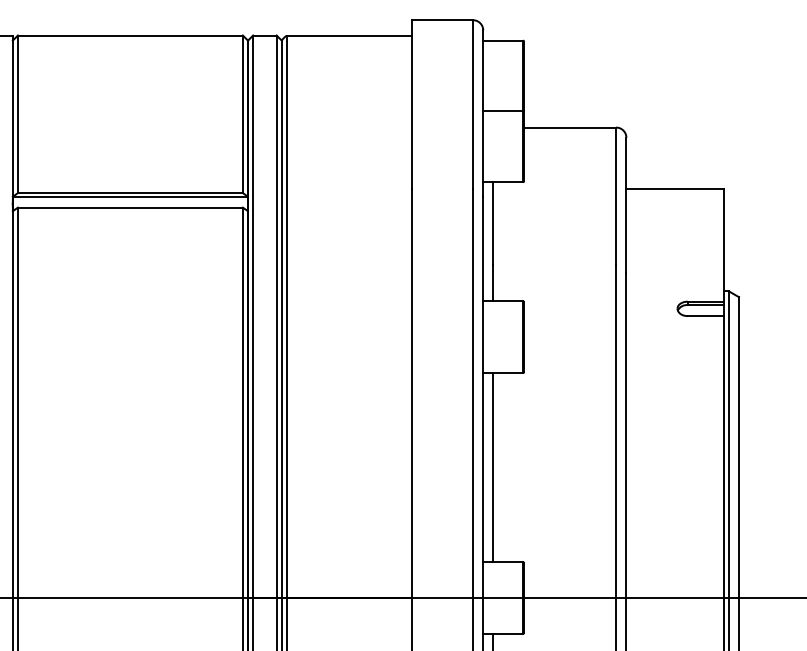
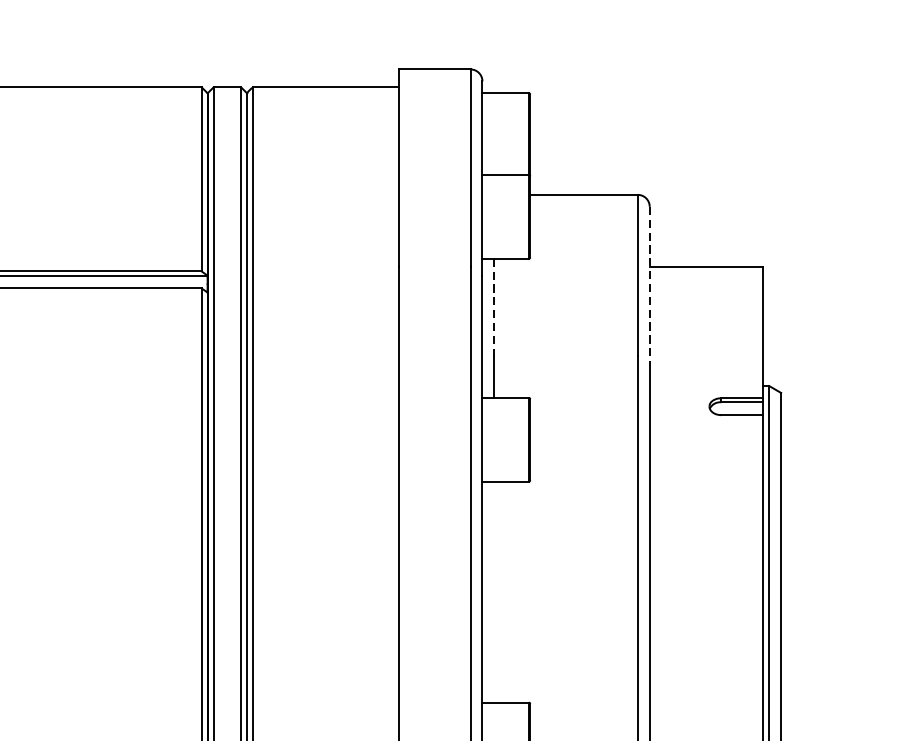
line: (626, 205) -> (649, 285), solid -> dashed
line: (493, 223) -> (494, 306), solid -> dashed
line: (493, 467) -> (494, 592), removed

